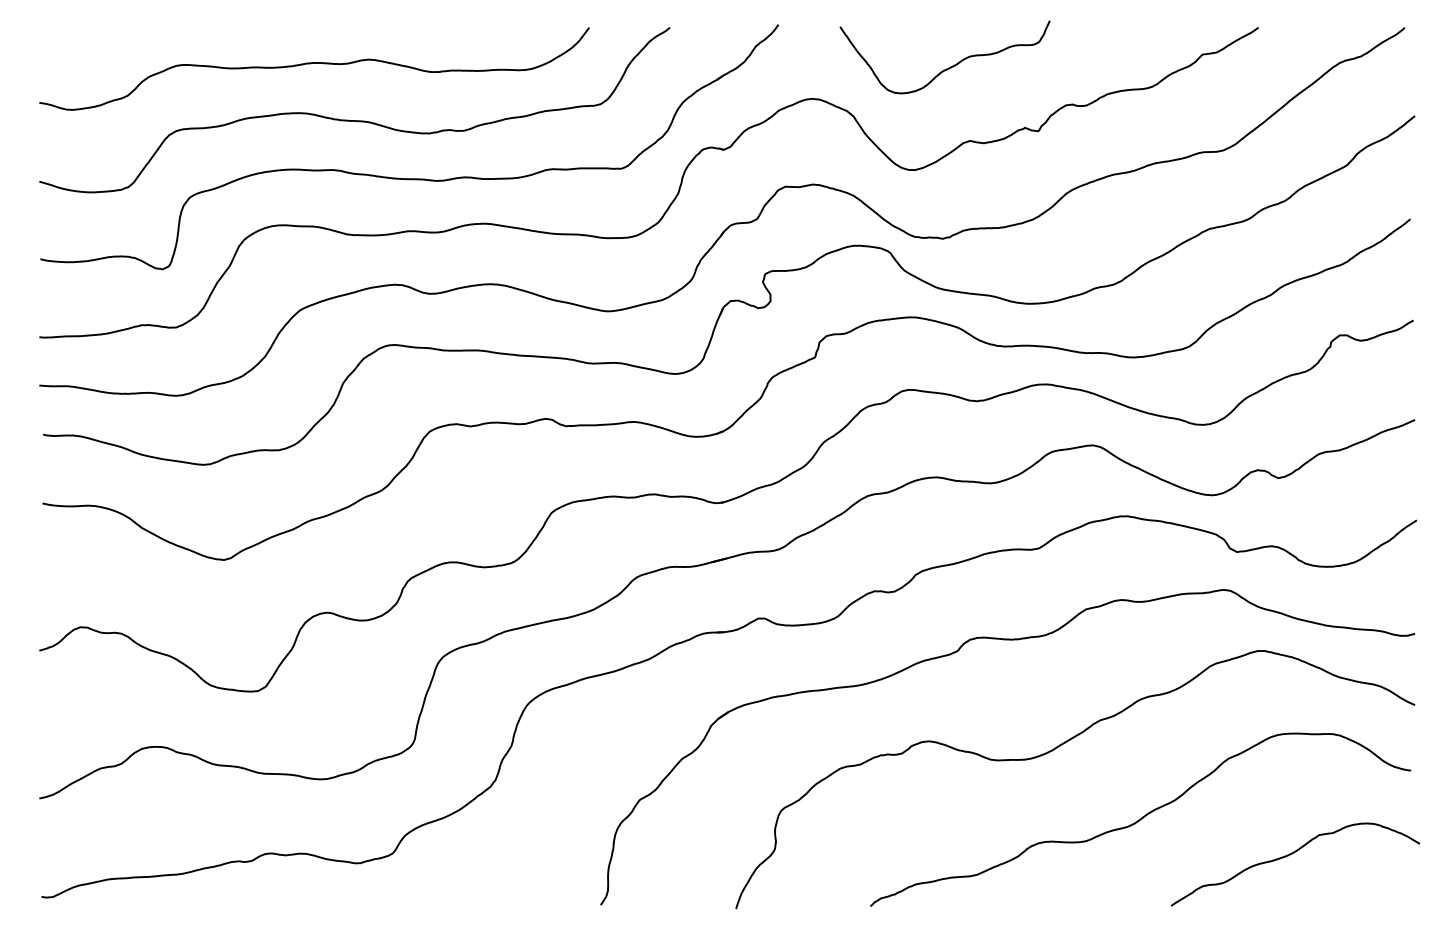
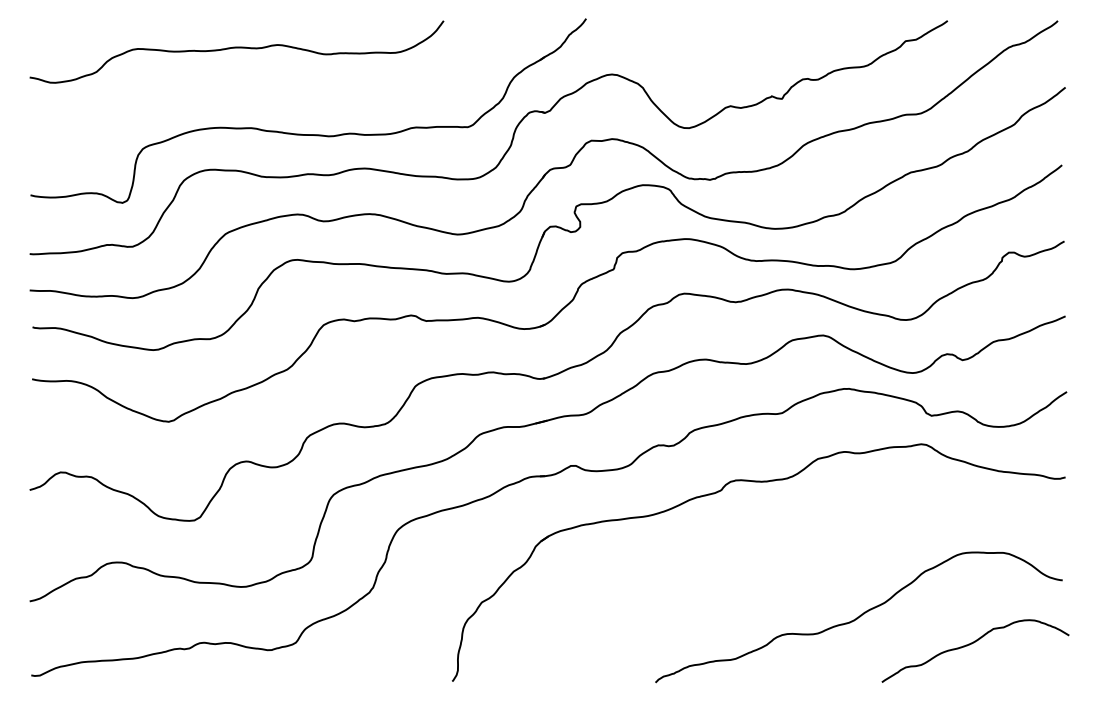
curve: (948, 66) -> (714, 50), removed
curve: (353, 120) -> (266, 90), removed
curve: (1056, 749) -> (795, 564), removed

